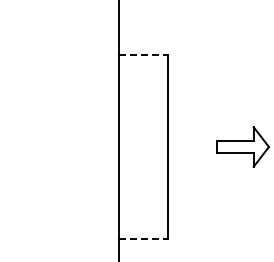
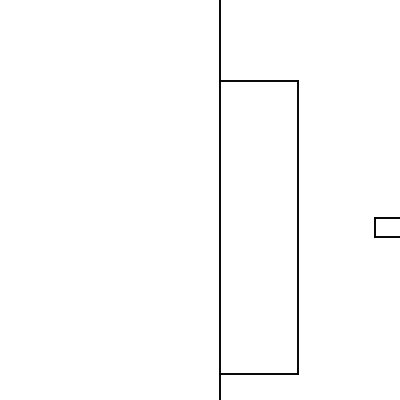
line: (144, 54) -> (260, 80), dashed -> solid
line: (144, 239) -> (260, 374), dashed -> solid

